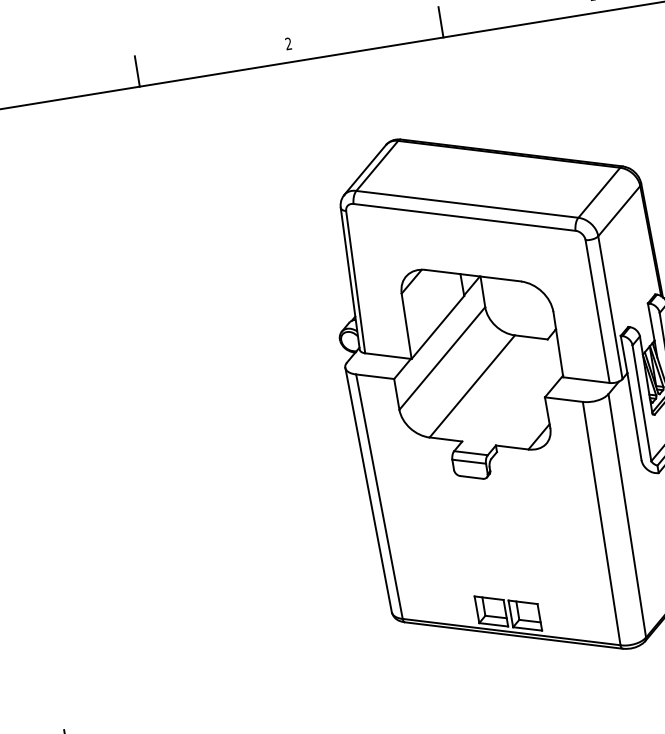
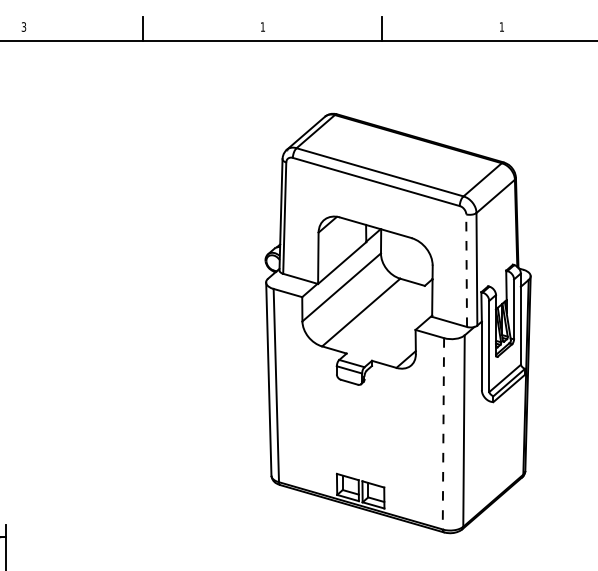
text: (287, 43) -> (262, 26), 2 -> 1
line: (597, 311) -> (466, 270), solid -> dashed
line: (601, 523) -> (443, 433), solid -> dashed

